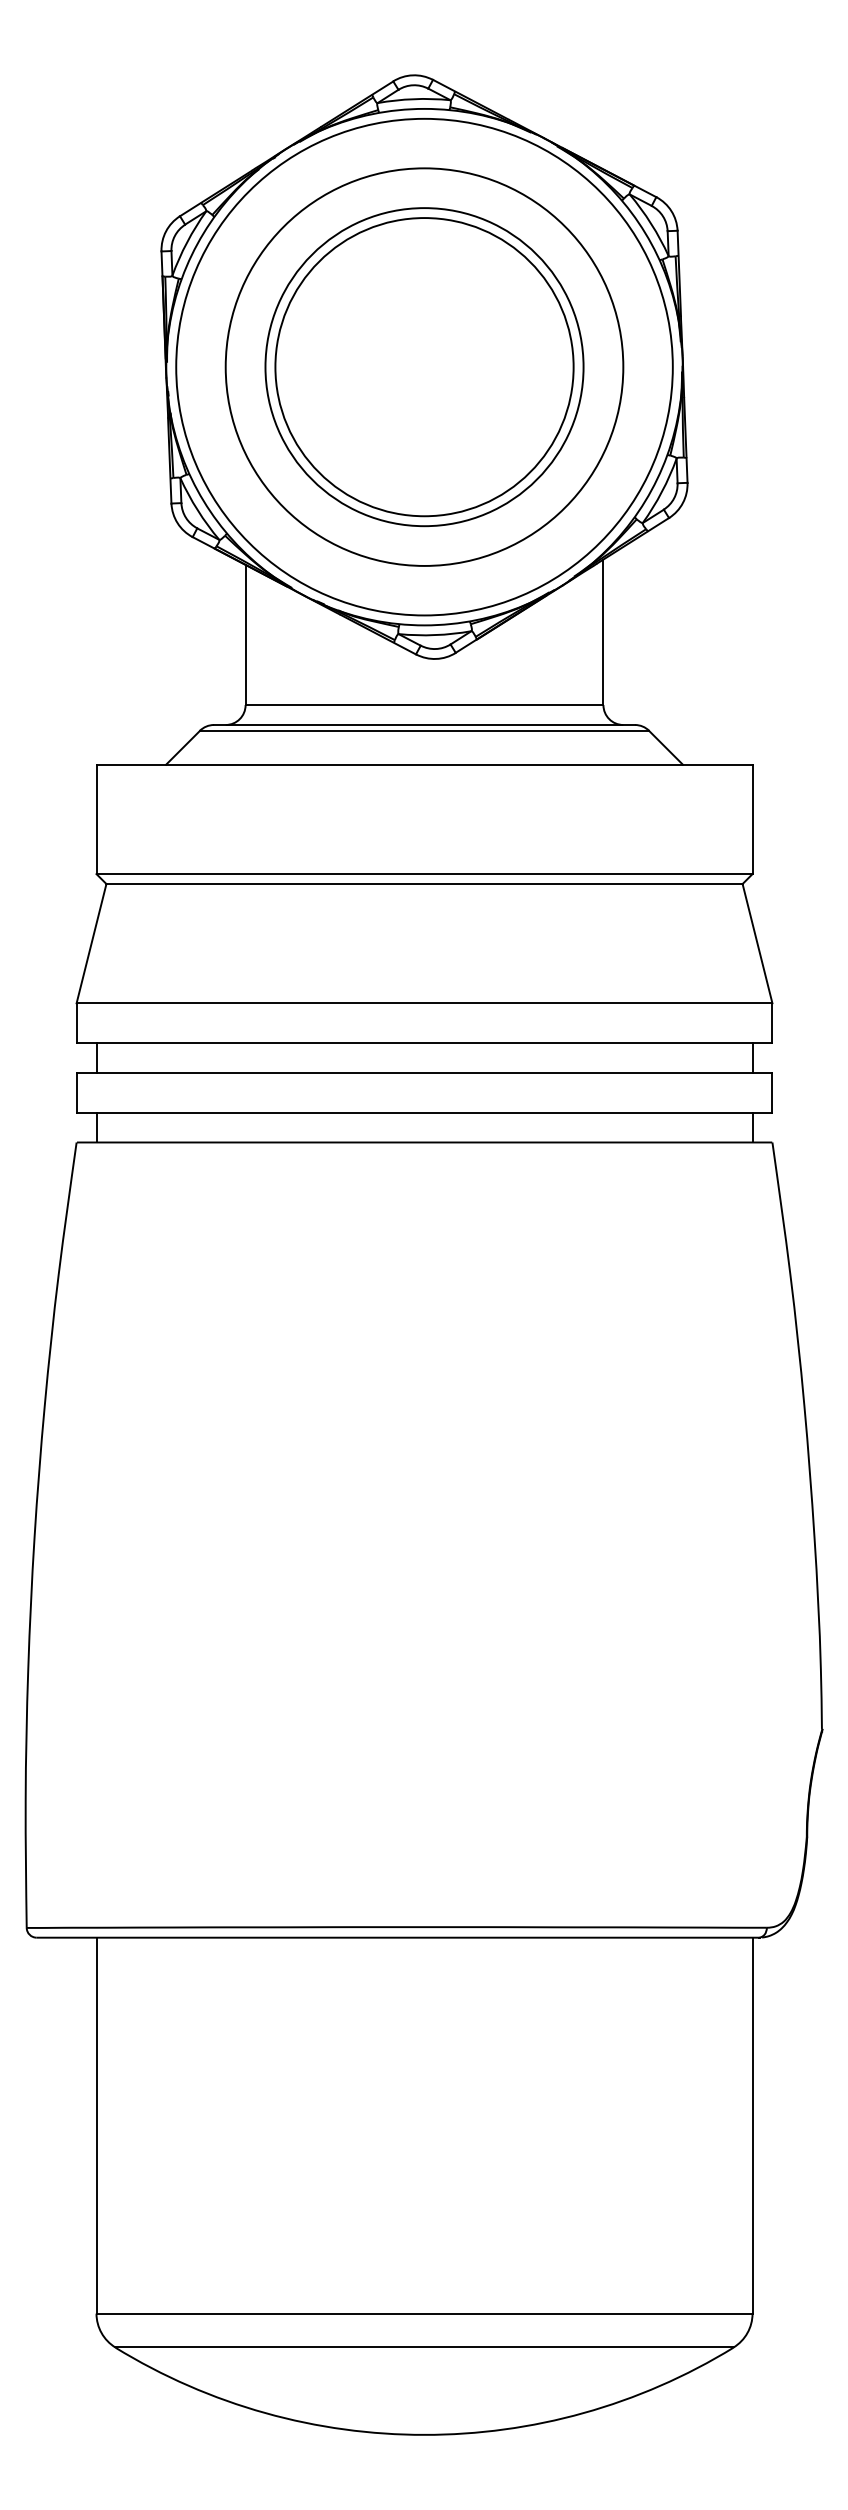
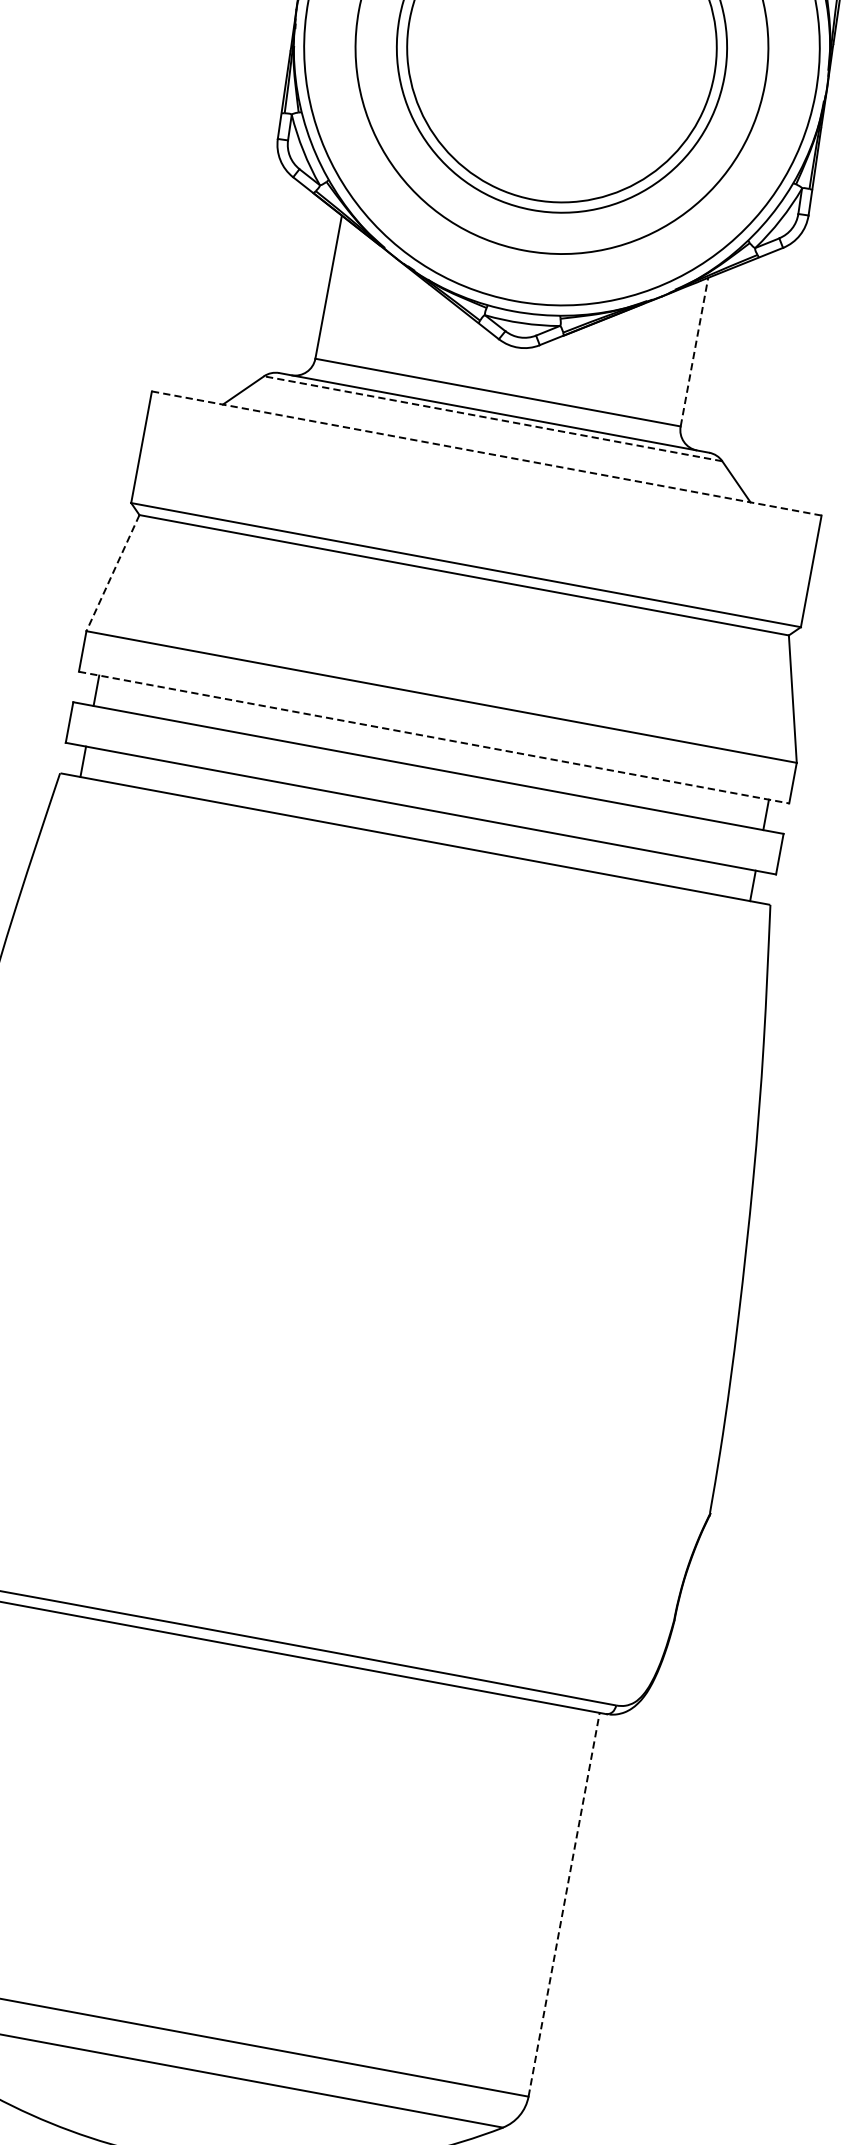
line: (603, 632) -> (694, 352), solid -> dashed
line: (424, 730) -> (493, 418), solid -> dashed
line: (424, 764) -> (486, 453), solid -> dashed
line: (91, 944) -> (112, 573), solid -> dashed
line: (424, 1043) -> (433, 738), solid -> dashed
line: (752, 2125) -> (564, 1904), solid -> dashed

